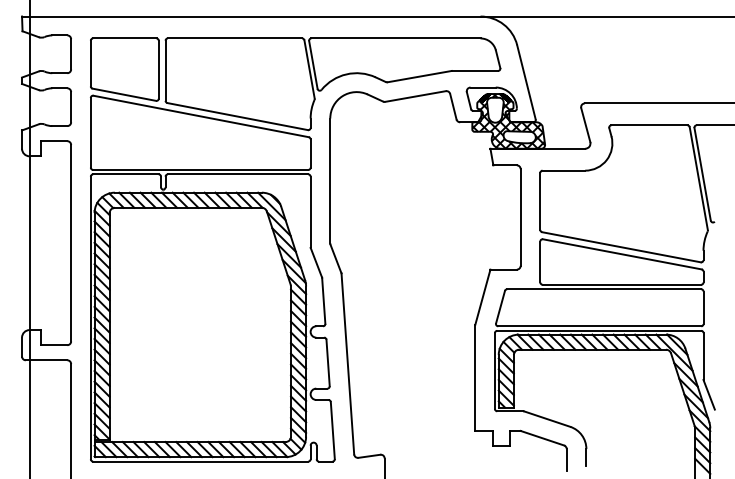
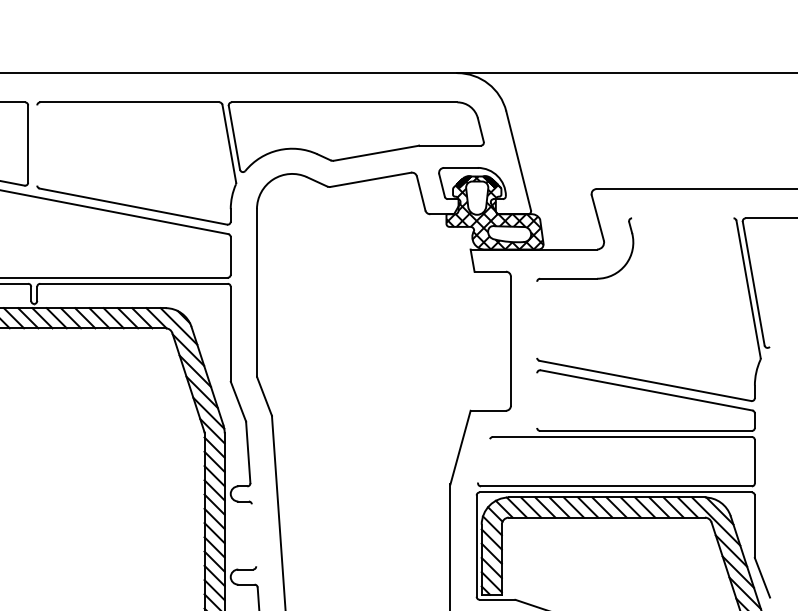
line: (165, 70) -> (37, 145), removed
line: (649, 125) -> (682, 218), removed
line: (540, 200) -> (537, 318), removed
line: (540, 261) -> (537, 399), removed
line: (500, 306) -> (484, 459), removed
line: (327, 362) -> (253, 534), removed

